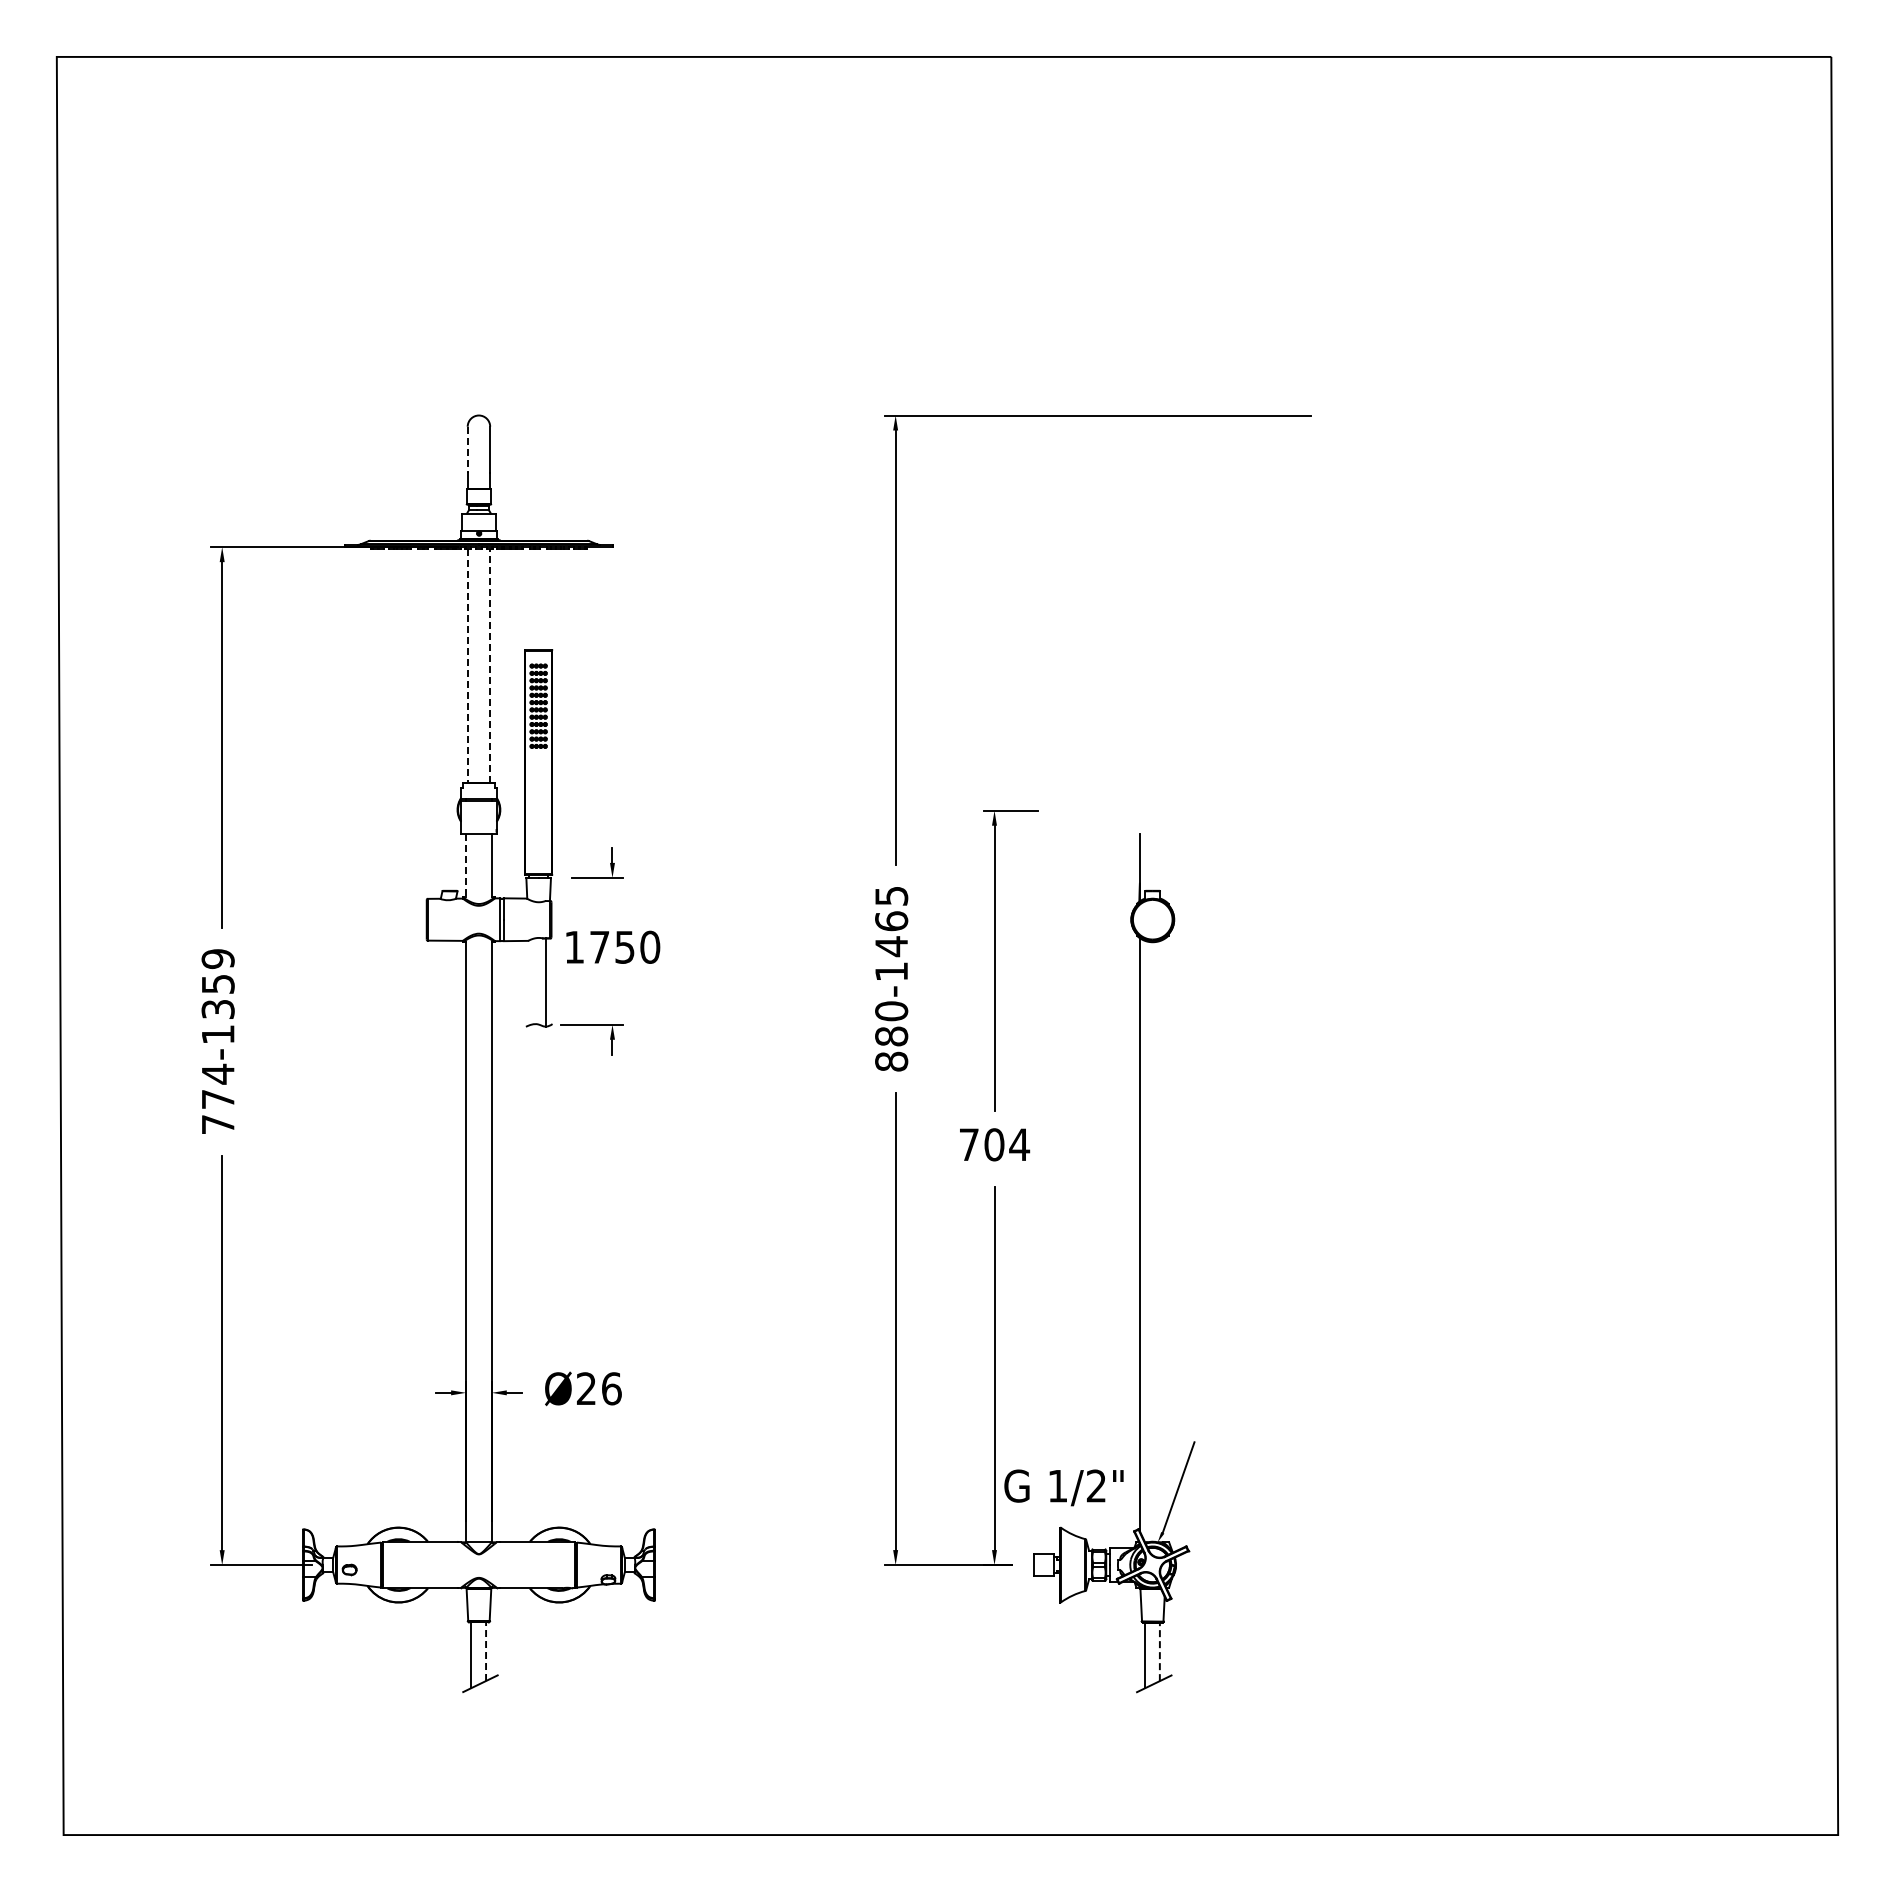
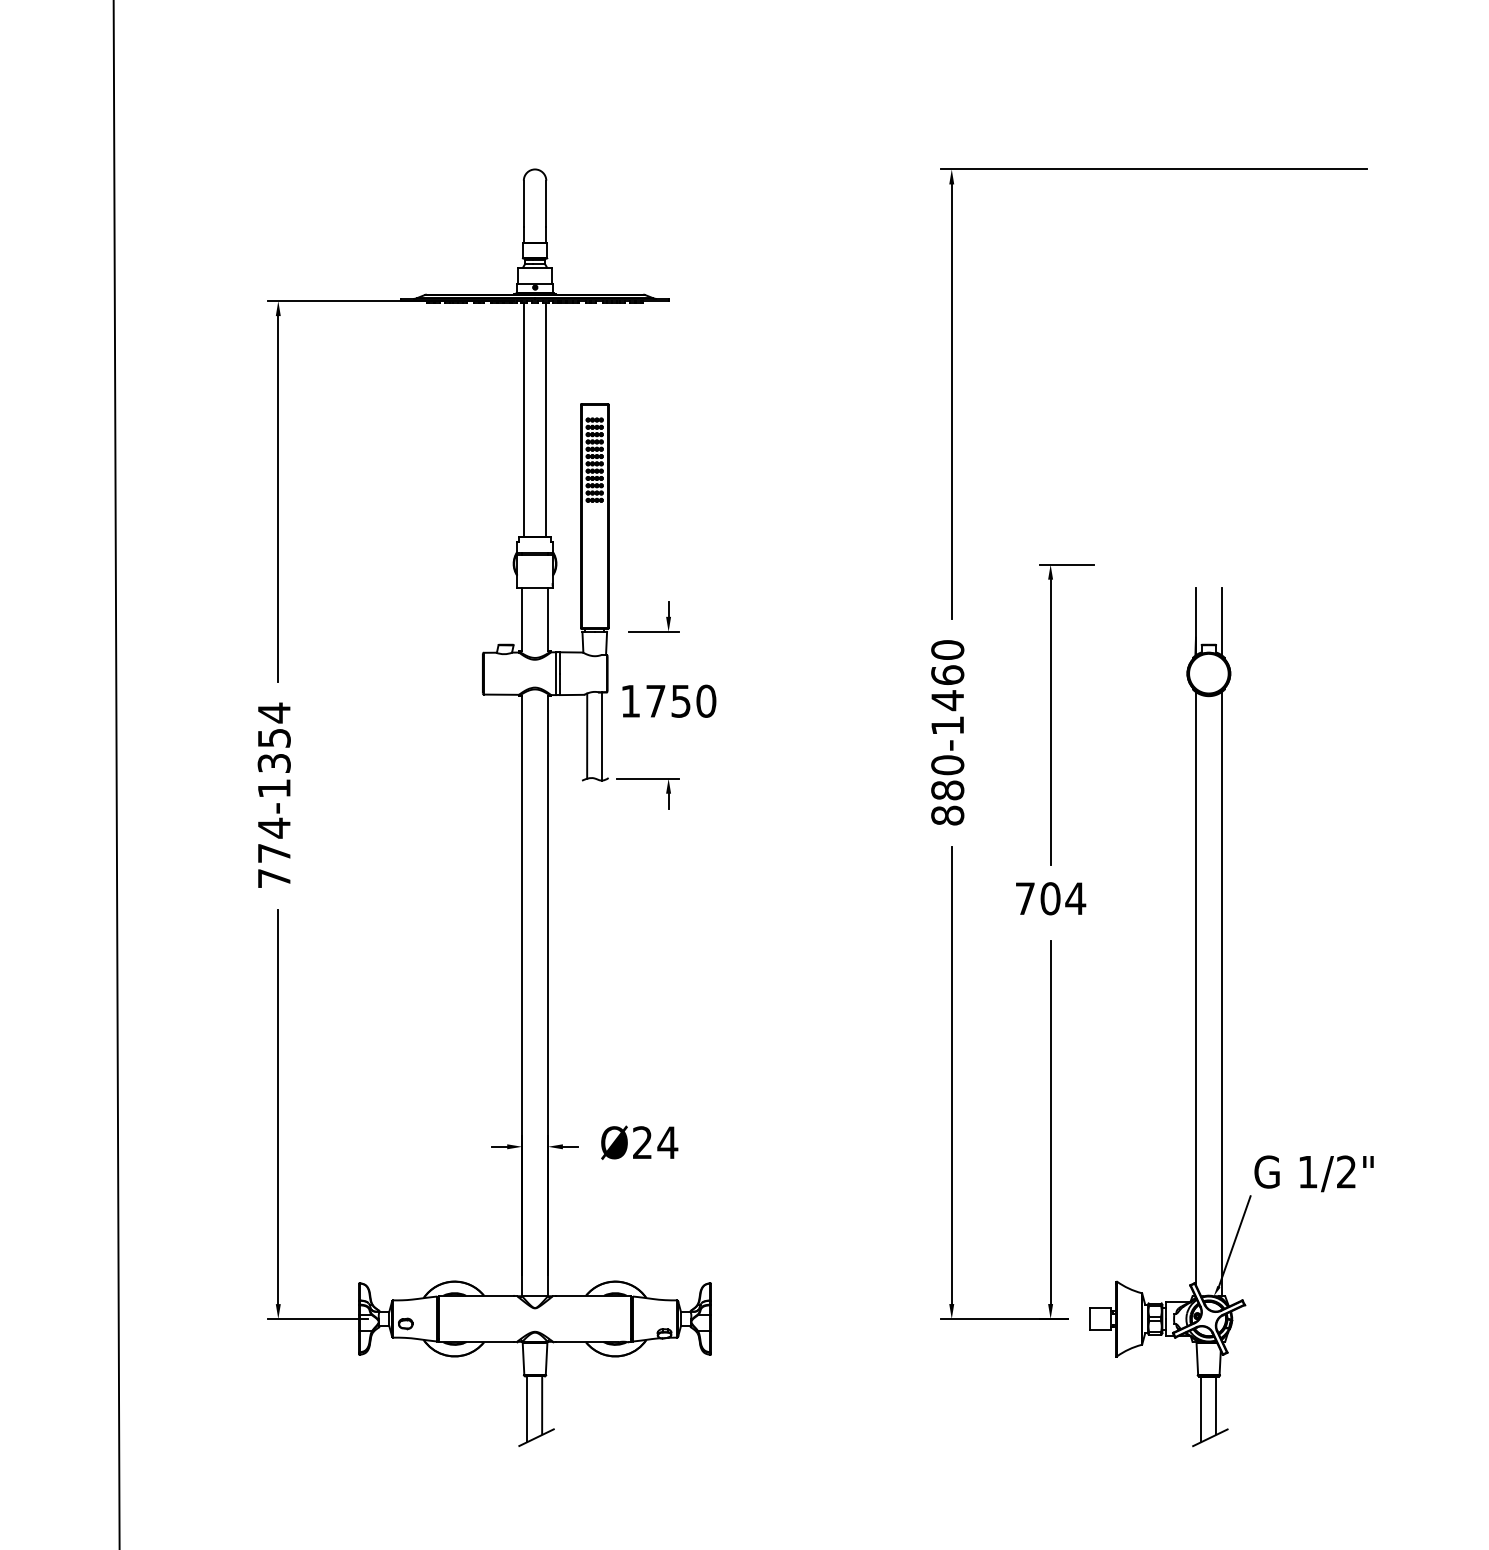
line: (467, 450) -> (523, 204), dashed -> solid
line: (467, 665) -> (523, 419), dashed -> solid
line: (490, 665) -> (546, 419), dashed -> solid
line: (466, 865) -> (522, 619), dashed -> solid
line: (1165, 867) -> (1221, 621), added
text: (891, 895) -> (947, 649), 880-1465 -> 880-1460
text: (217, 958) -> (273, 712), 774-1359 -> 774-1354
line: (531, 981) -> (587, 735), added
line: (1165, 1240) -> (1221, 994), added
text: (611, 1388) -> (667, 1142), Ø26 -> Ø24
text: (1063, 1487) -> (1313, 1173), moved
line: (486, 1651) -> (542, 1405), dashed -> solid
line: (1159, 1651) -> (1215, 1405), dashed -> solid

